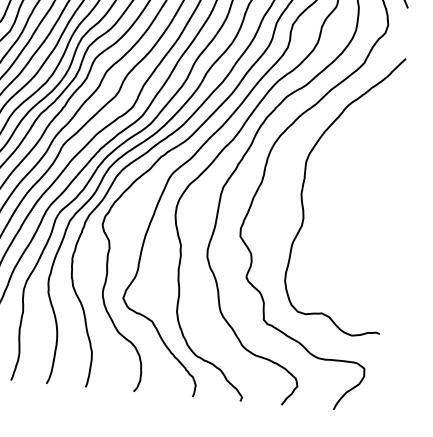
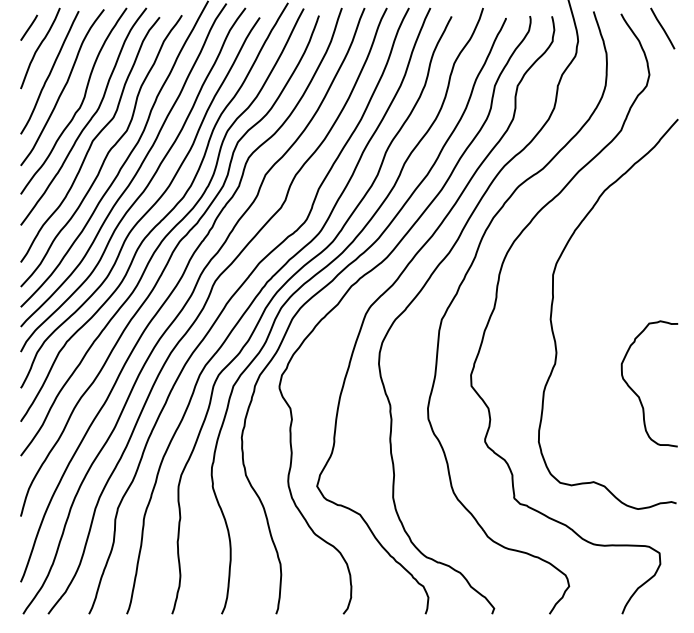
curve: (358, 253) -> (637, 394), added

